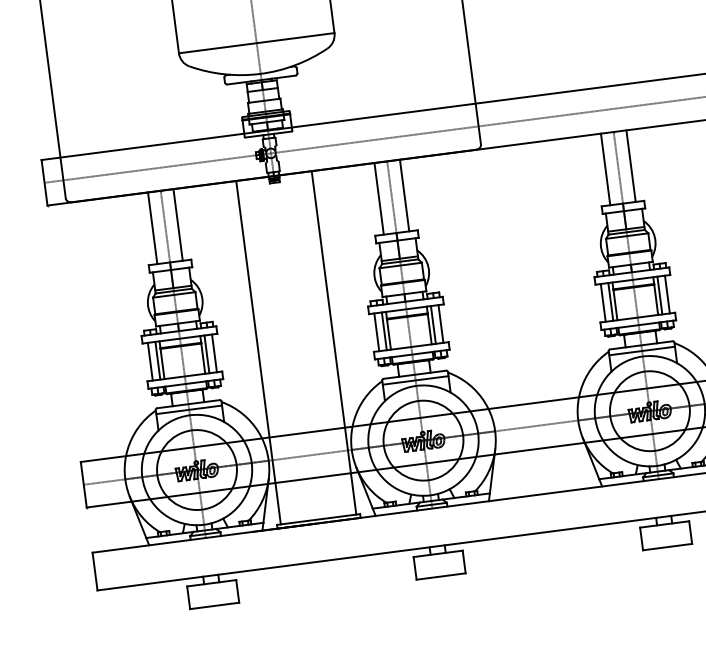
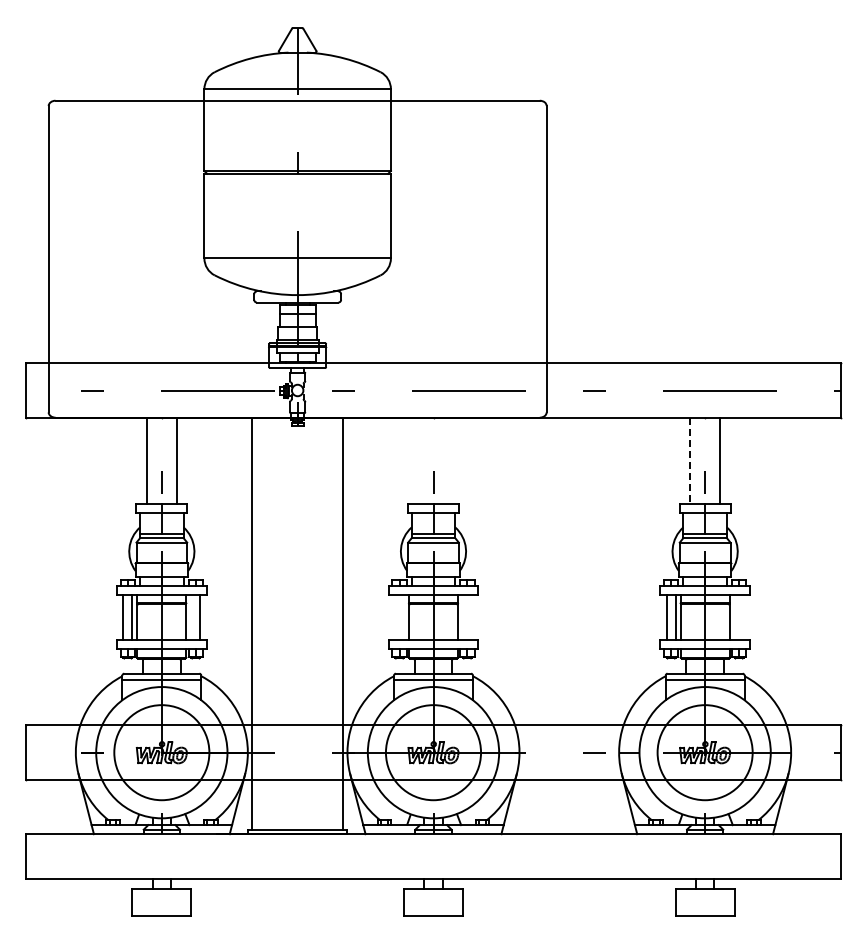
line: (605, 169) -> (689, 460), solid -> dashed
line: (404, 195) -> (448, 460), removed
line: (379, 198) -> (418, 460), removed
line: (667, 294) -> (743, 617), removed
line: (659, 295) -> (734, 617), removed
line: (440, 323) -> (471, 617), removed
line: (433, 324) -> (462, 617), removed
line: (384, 331) -> (404, 617), removed
line: (377, 332) -> (395, 617), removed
line: (207, 354) -> (191, 617), removed

